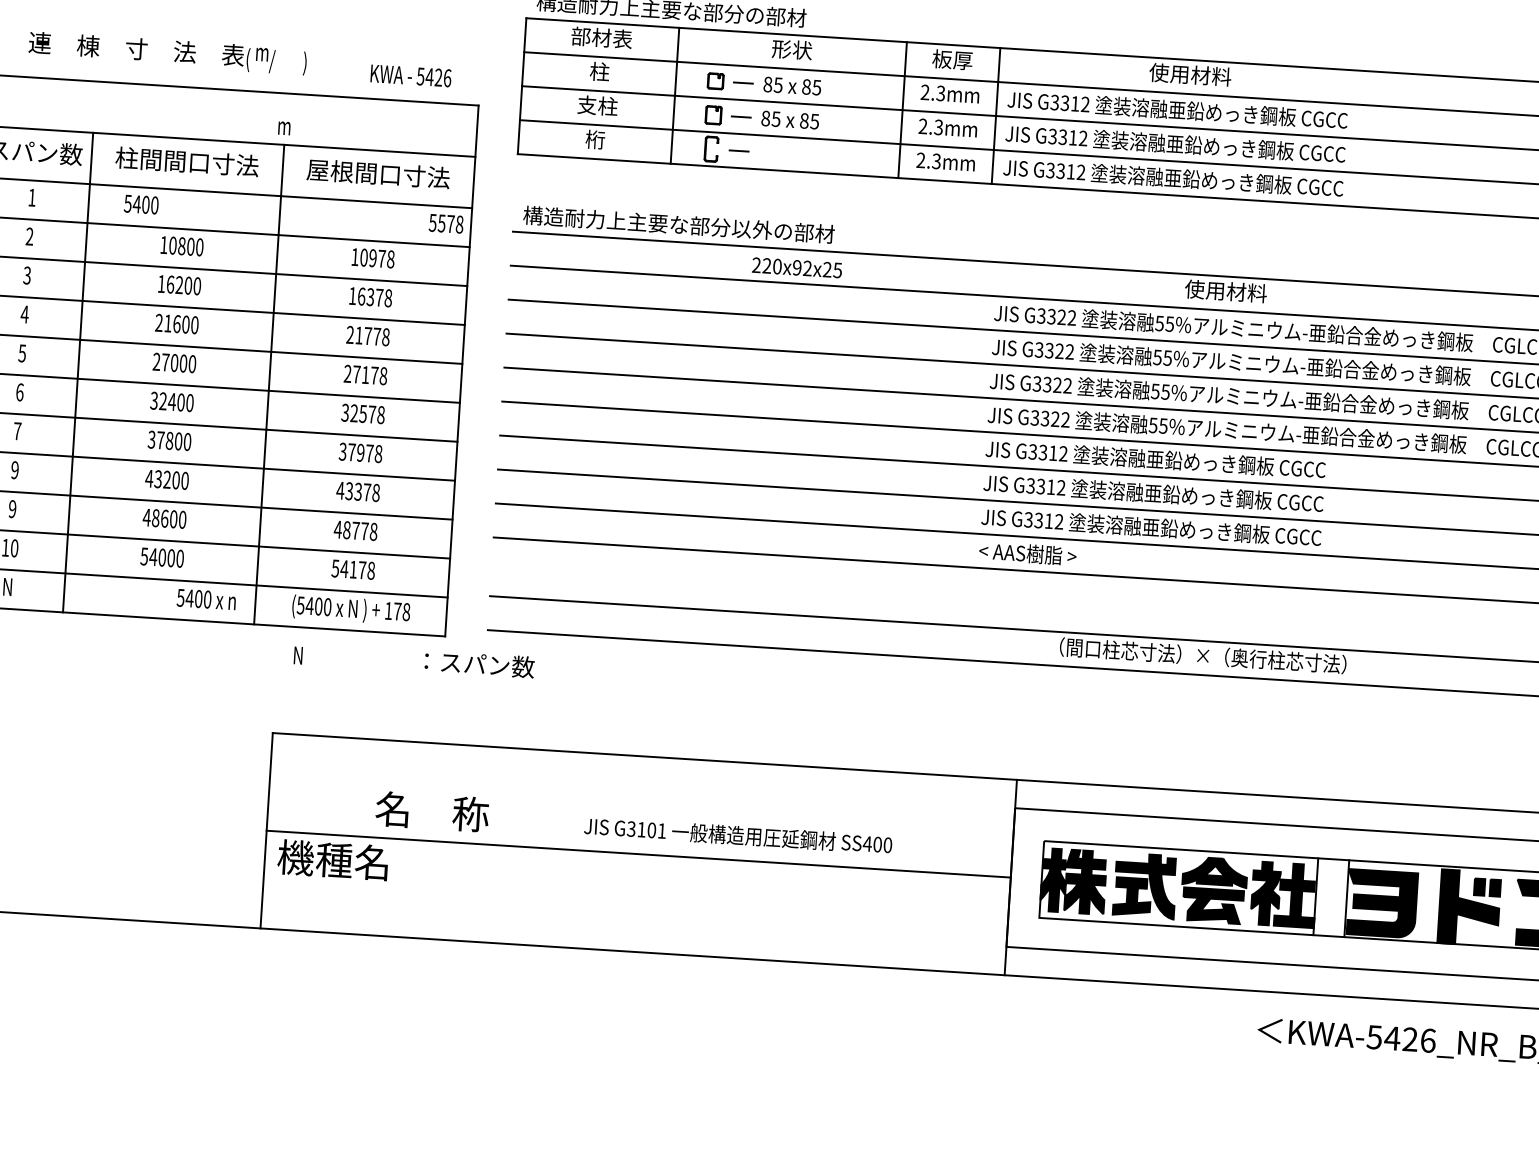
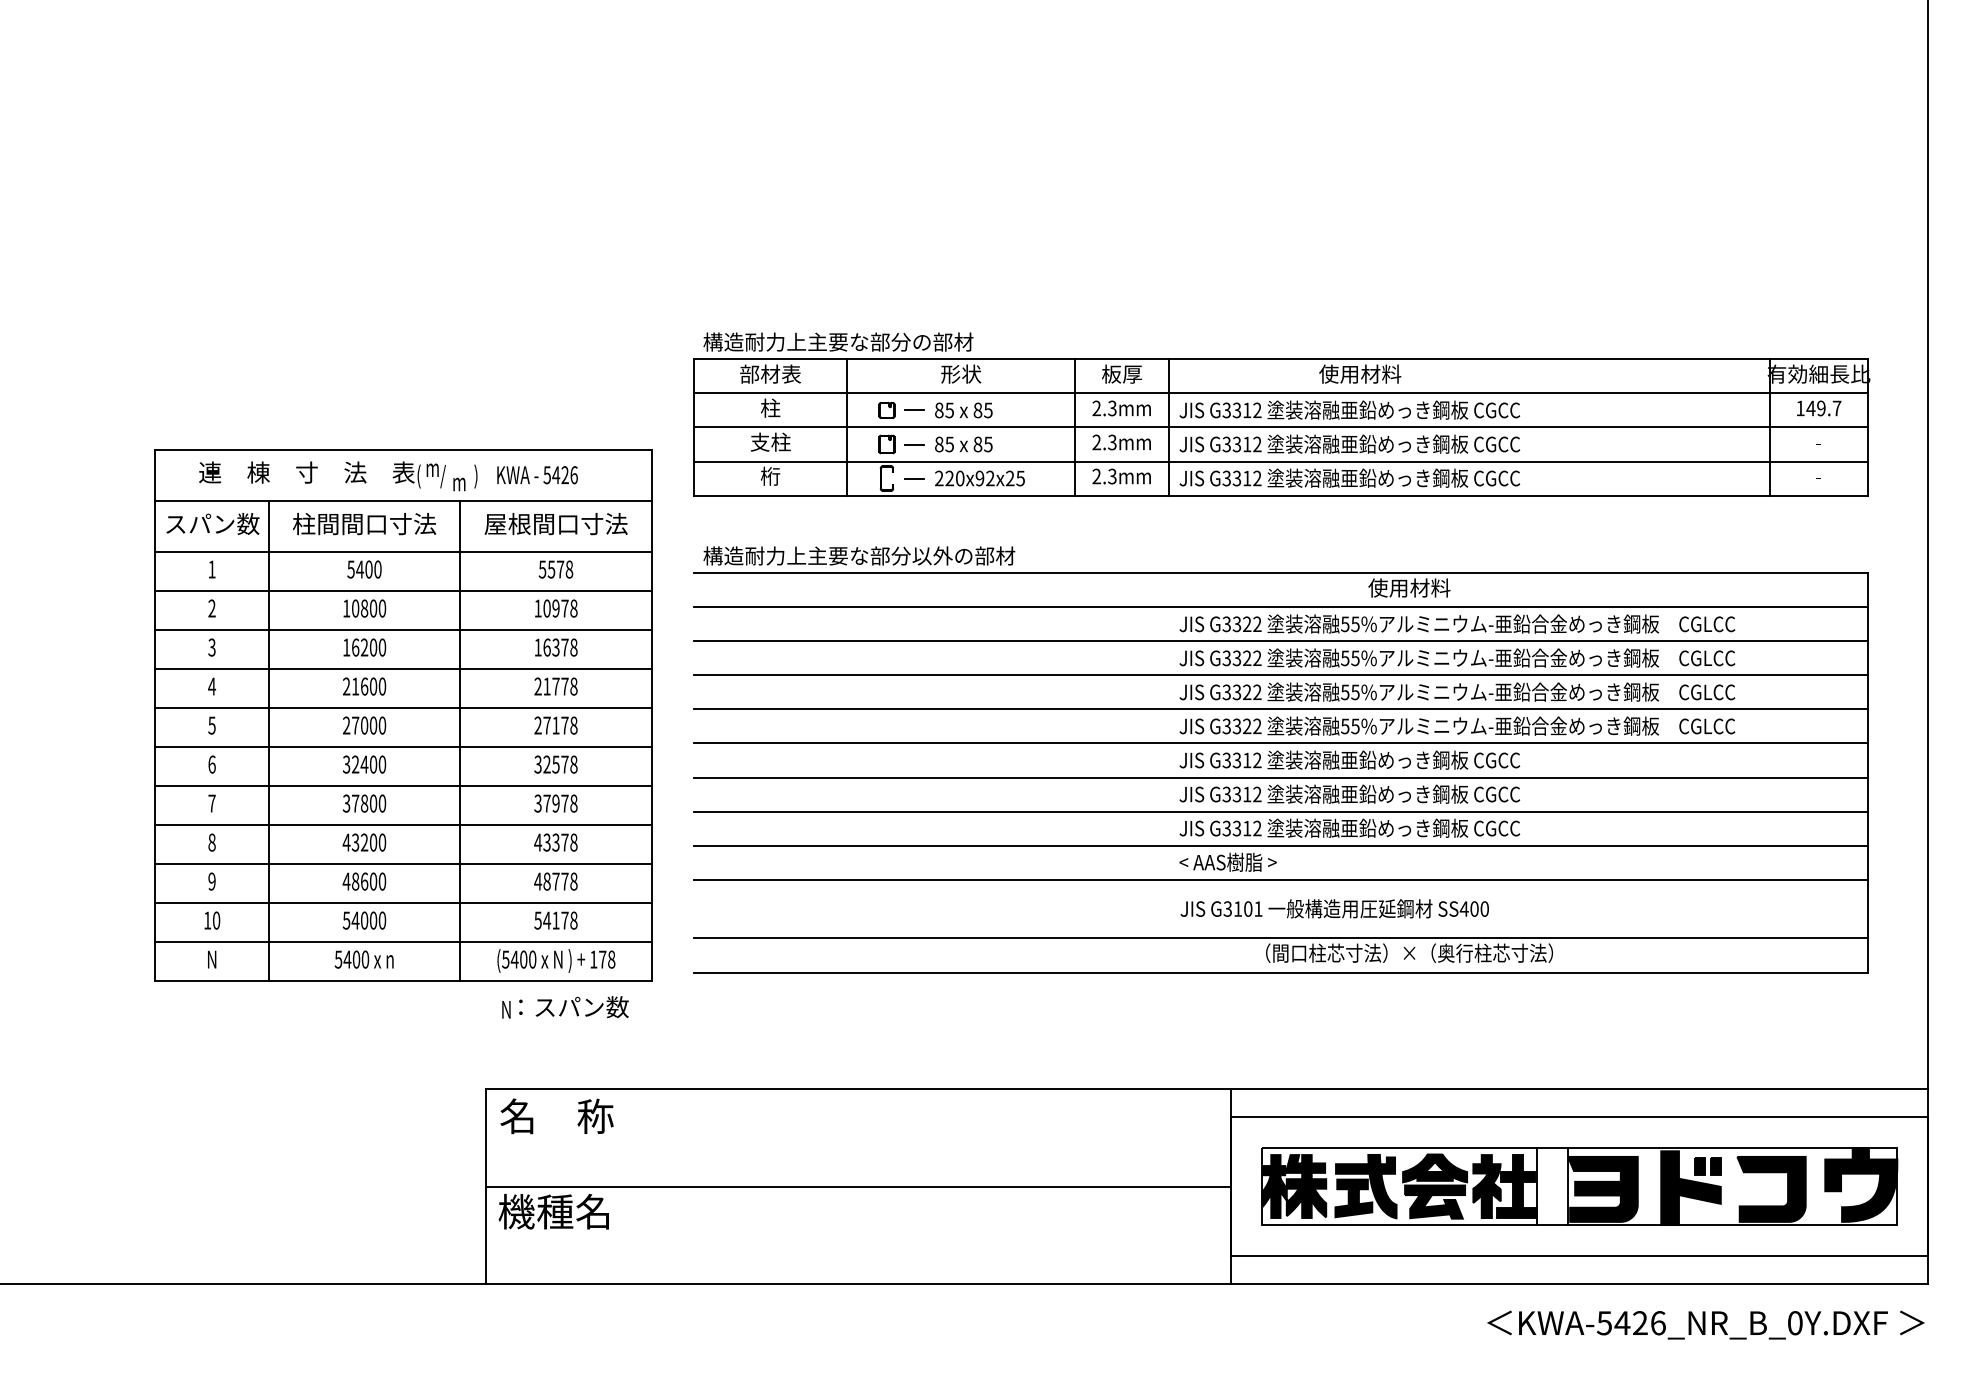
text: (167, 52) -> (338, 474), moved
text: (410, 76) -> (537, 475), moved
text: (141, 204) -> (364, 569), moved
text: (445, 223) -> (555, 569), moved
text: (796, 267) -> (979, 478), moved
text: (14, 470) -> (211, 842), 9 -> 8
text: (205, 599) -> (363, 959), moved
text: (479, 664) -> (573, 1007), moved
text: (431, 811) -> (556, 1116), moved
text: (737, 835) -> (1334, 908), moved

